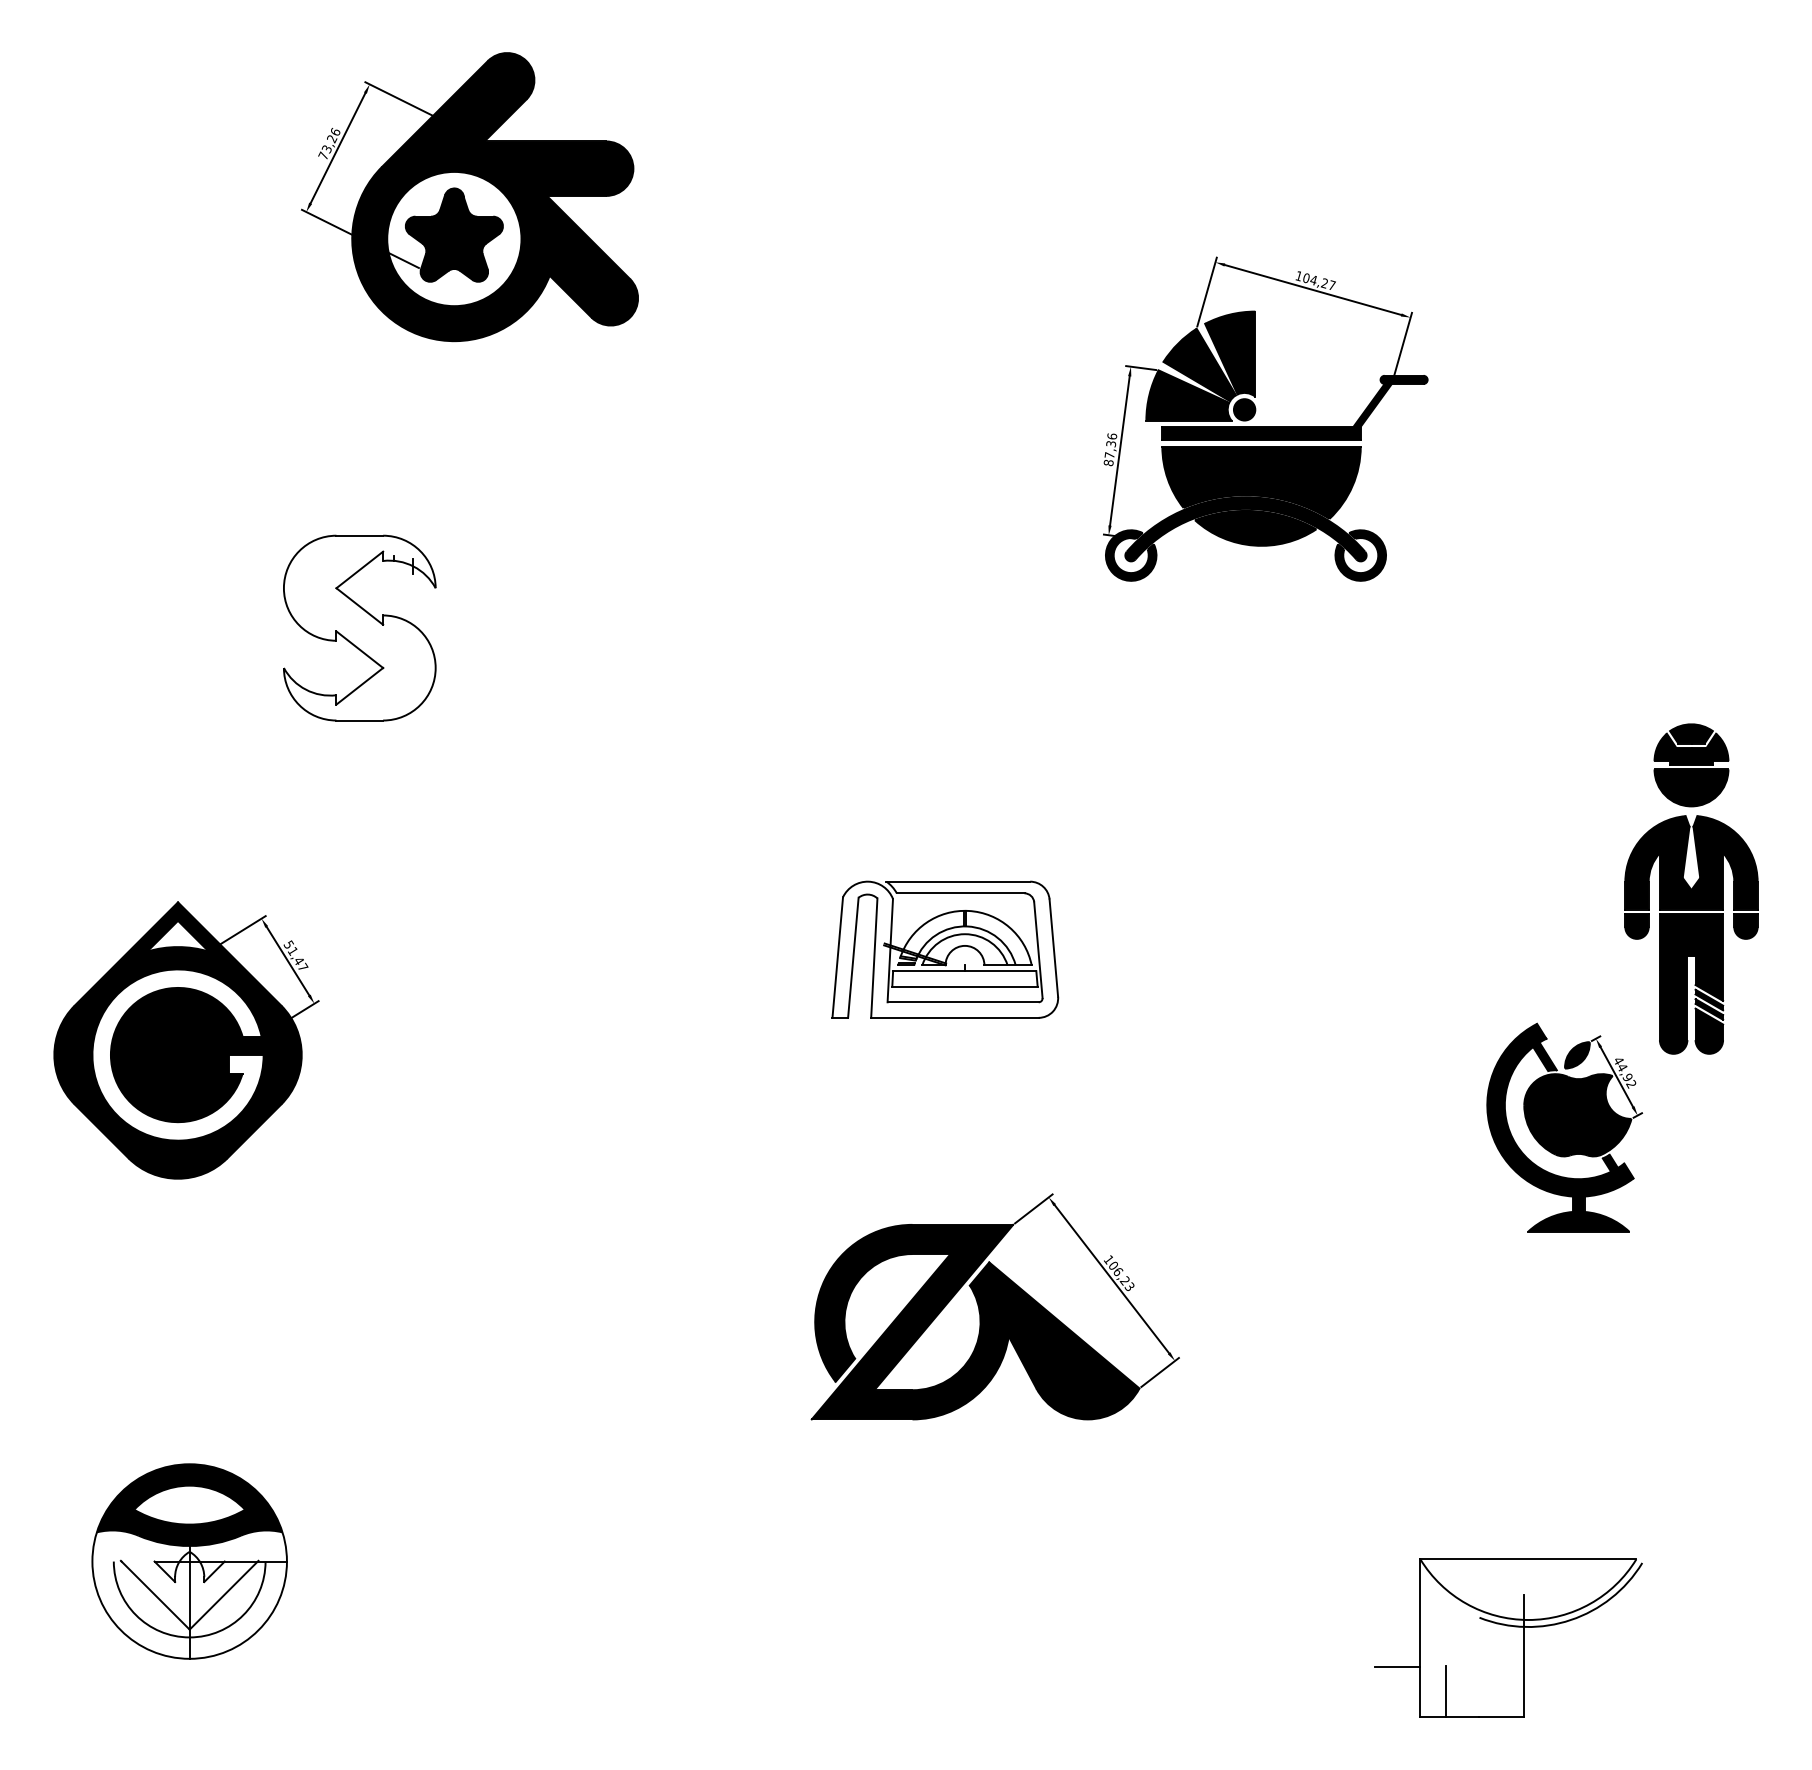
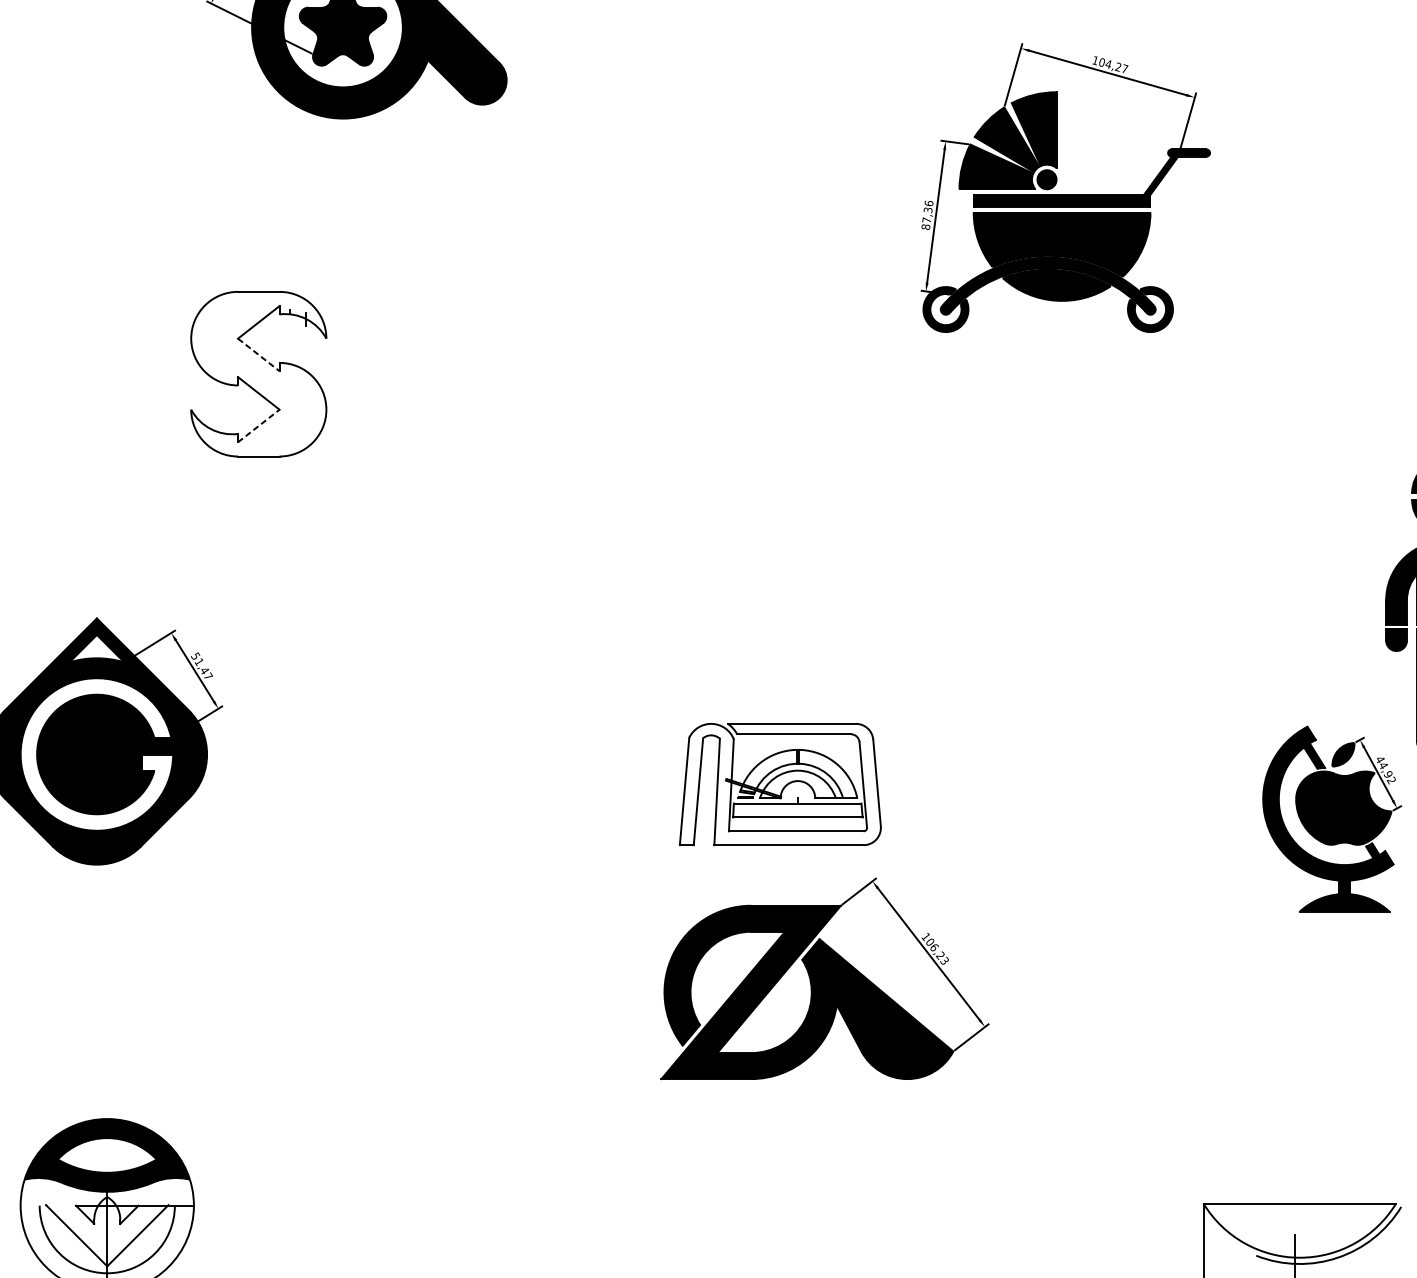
line: (359, 606) -> (258, 354), solid -> dashed
line: (359, 686) -> (258, 426), solid -> dashed
part: (945, 949) -> (780, 784), moved

